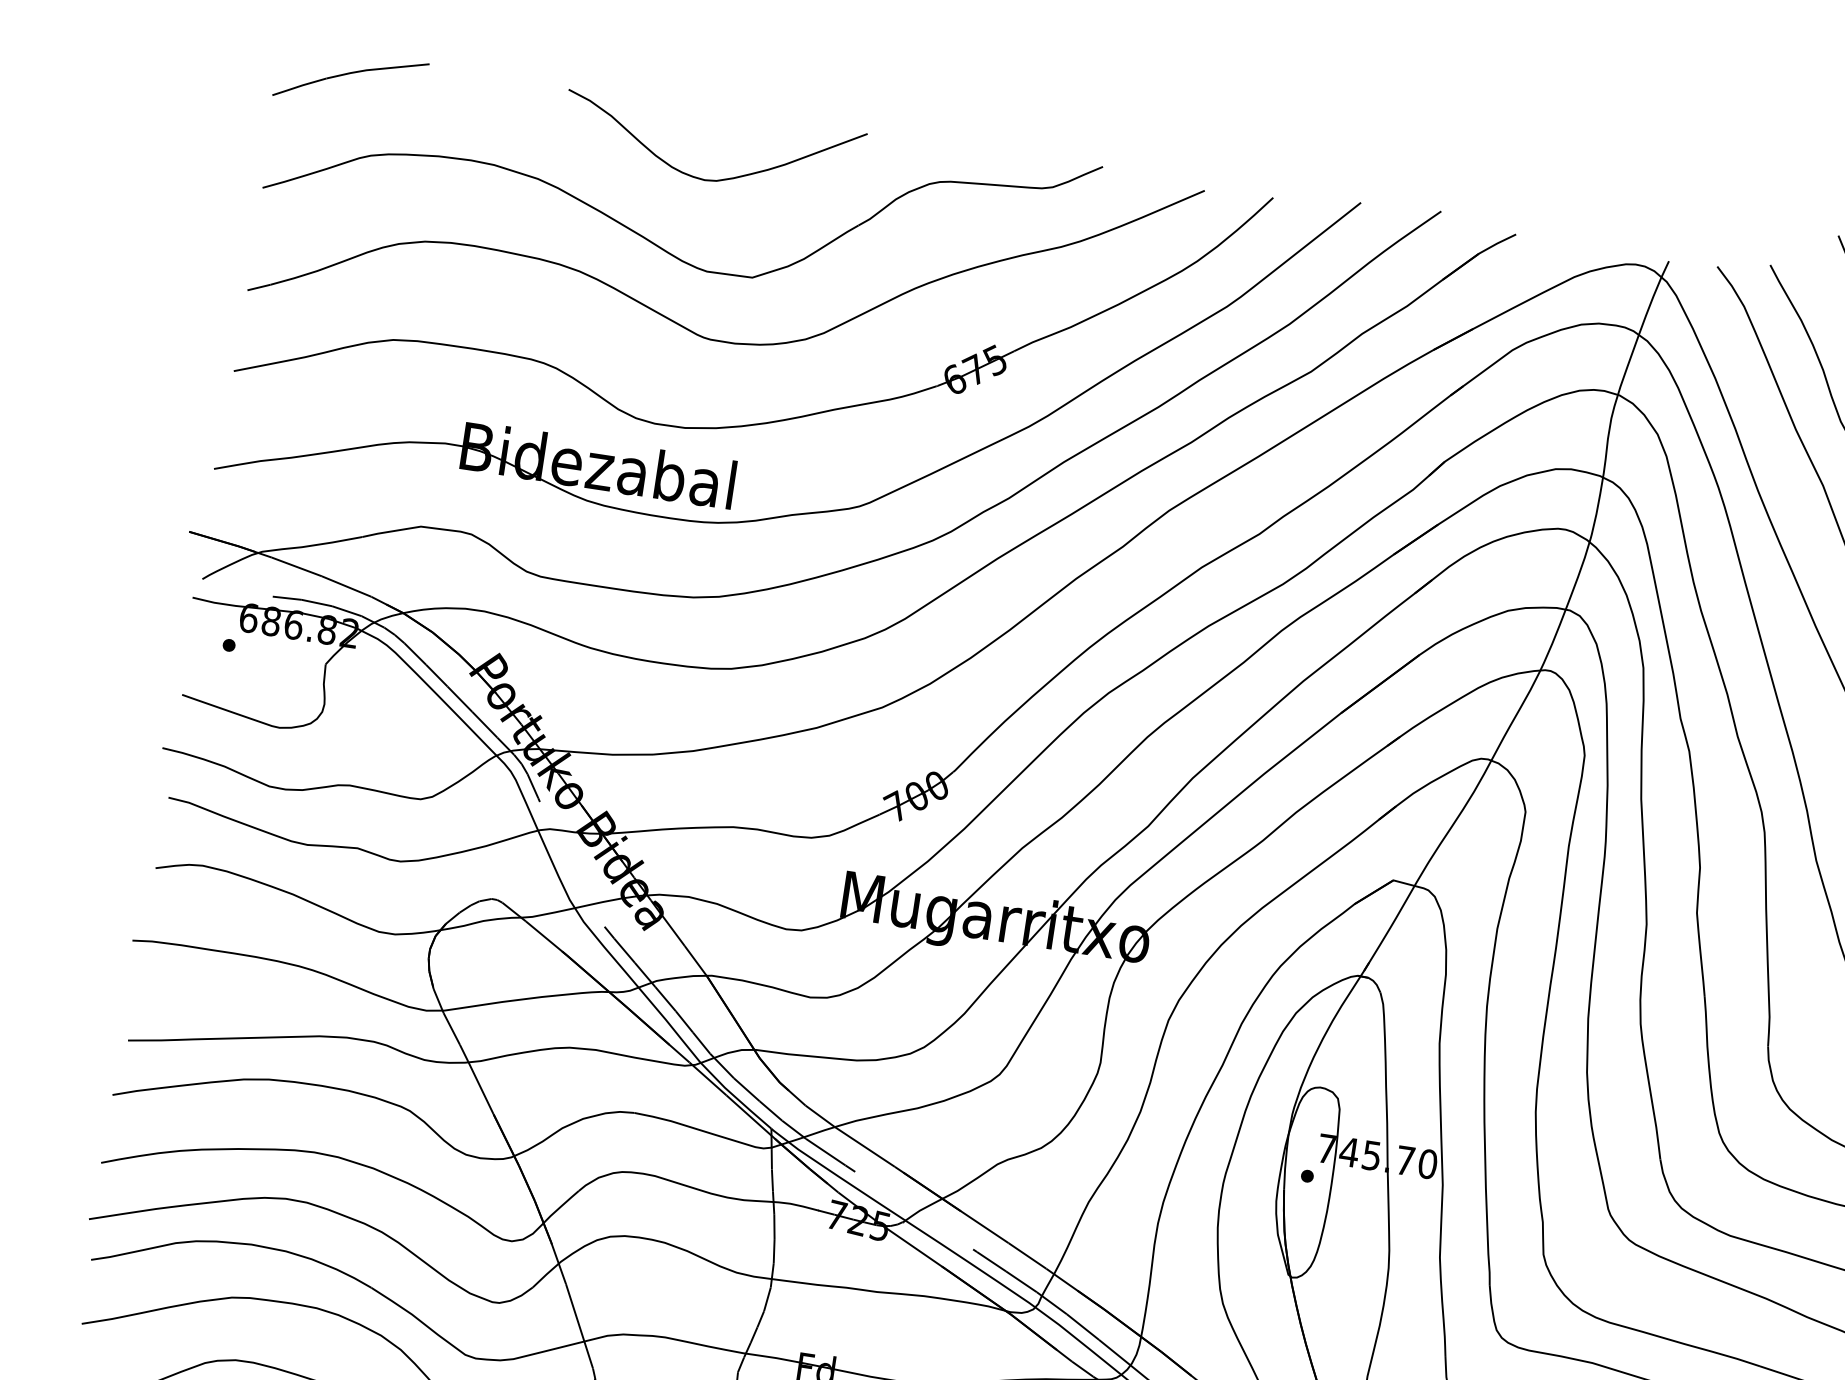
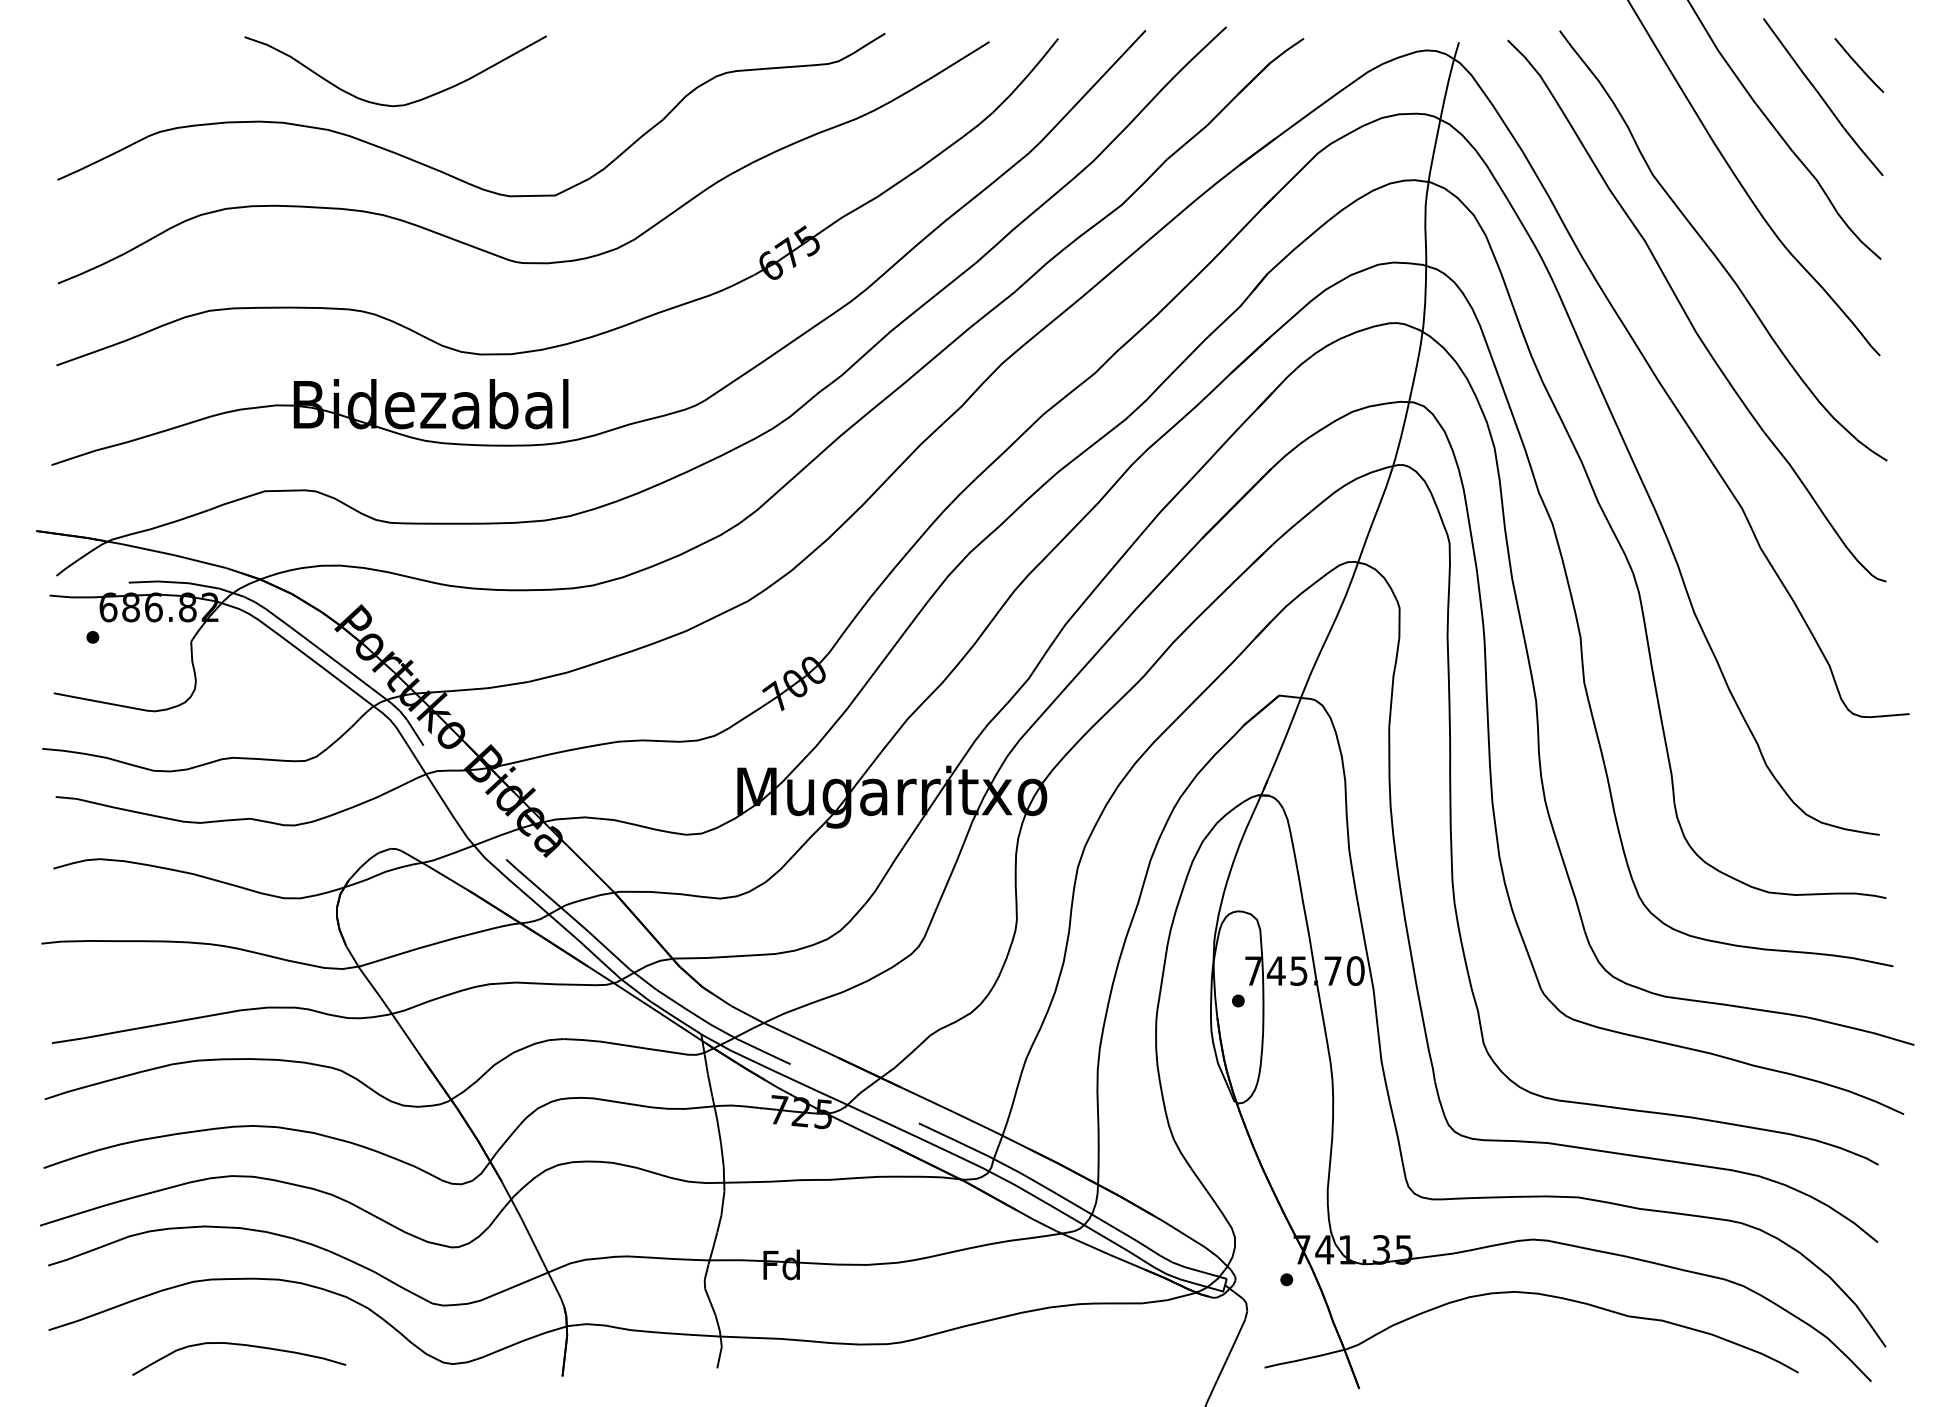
part: (350, 79) -> (128, 59), removed
curve: (709, 179) -> (397, 104), moved

